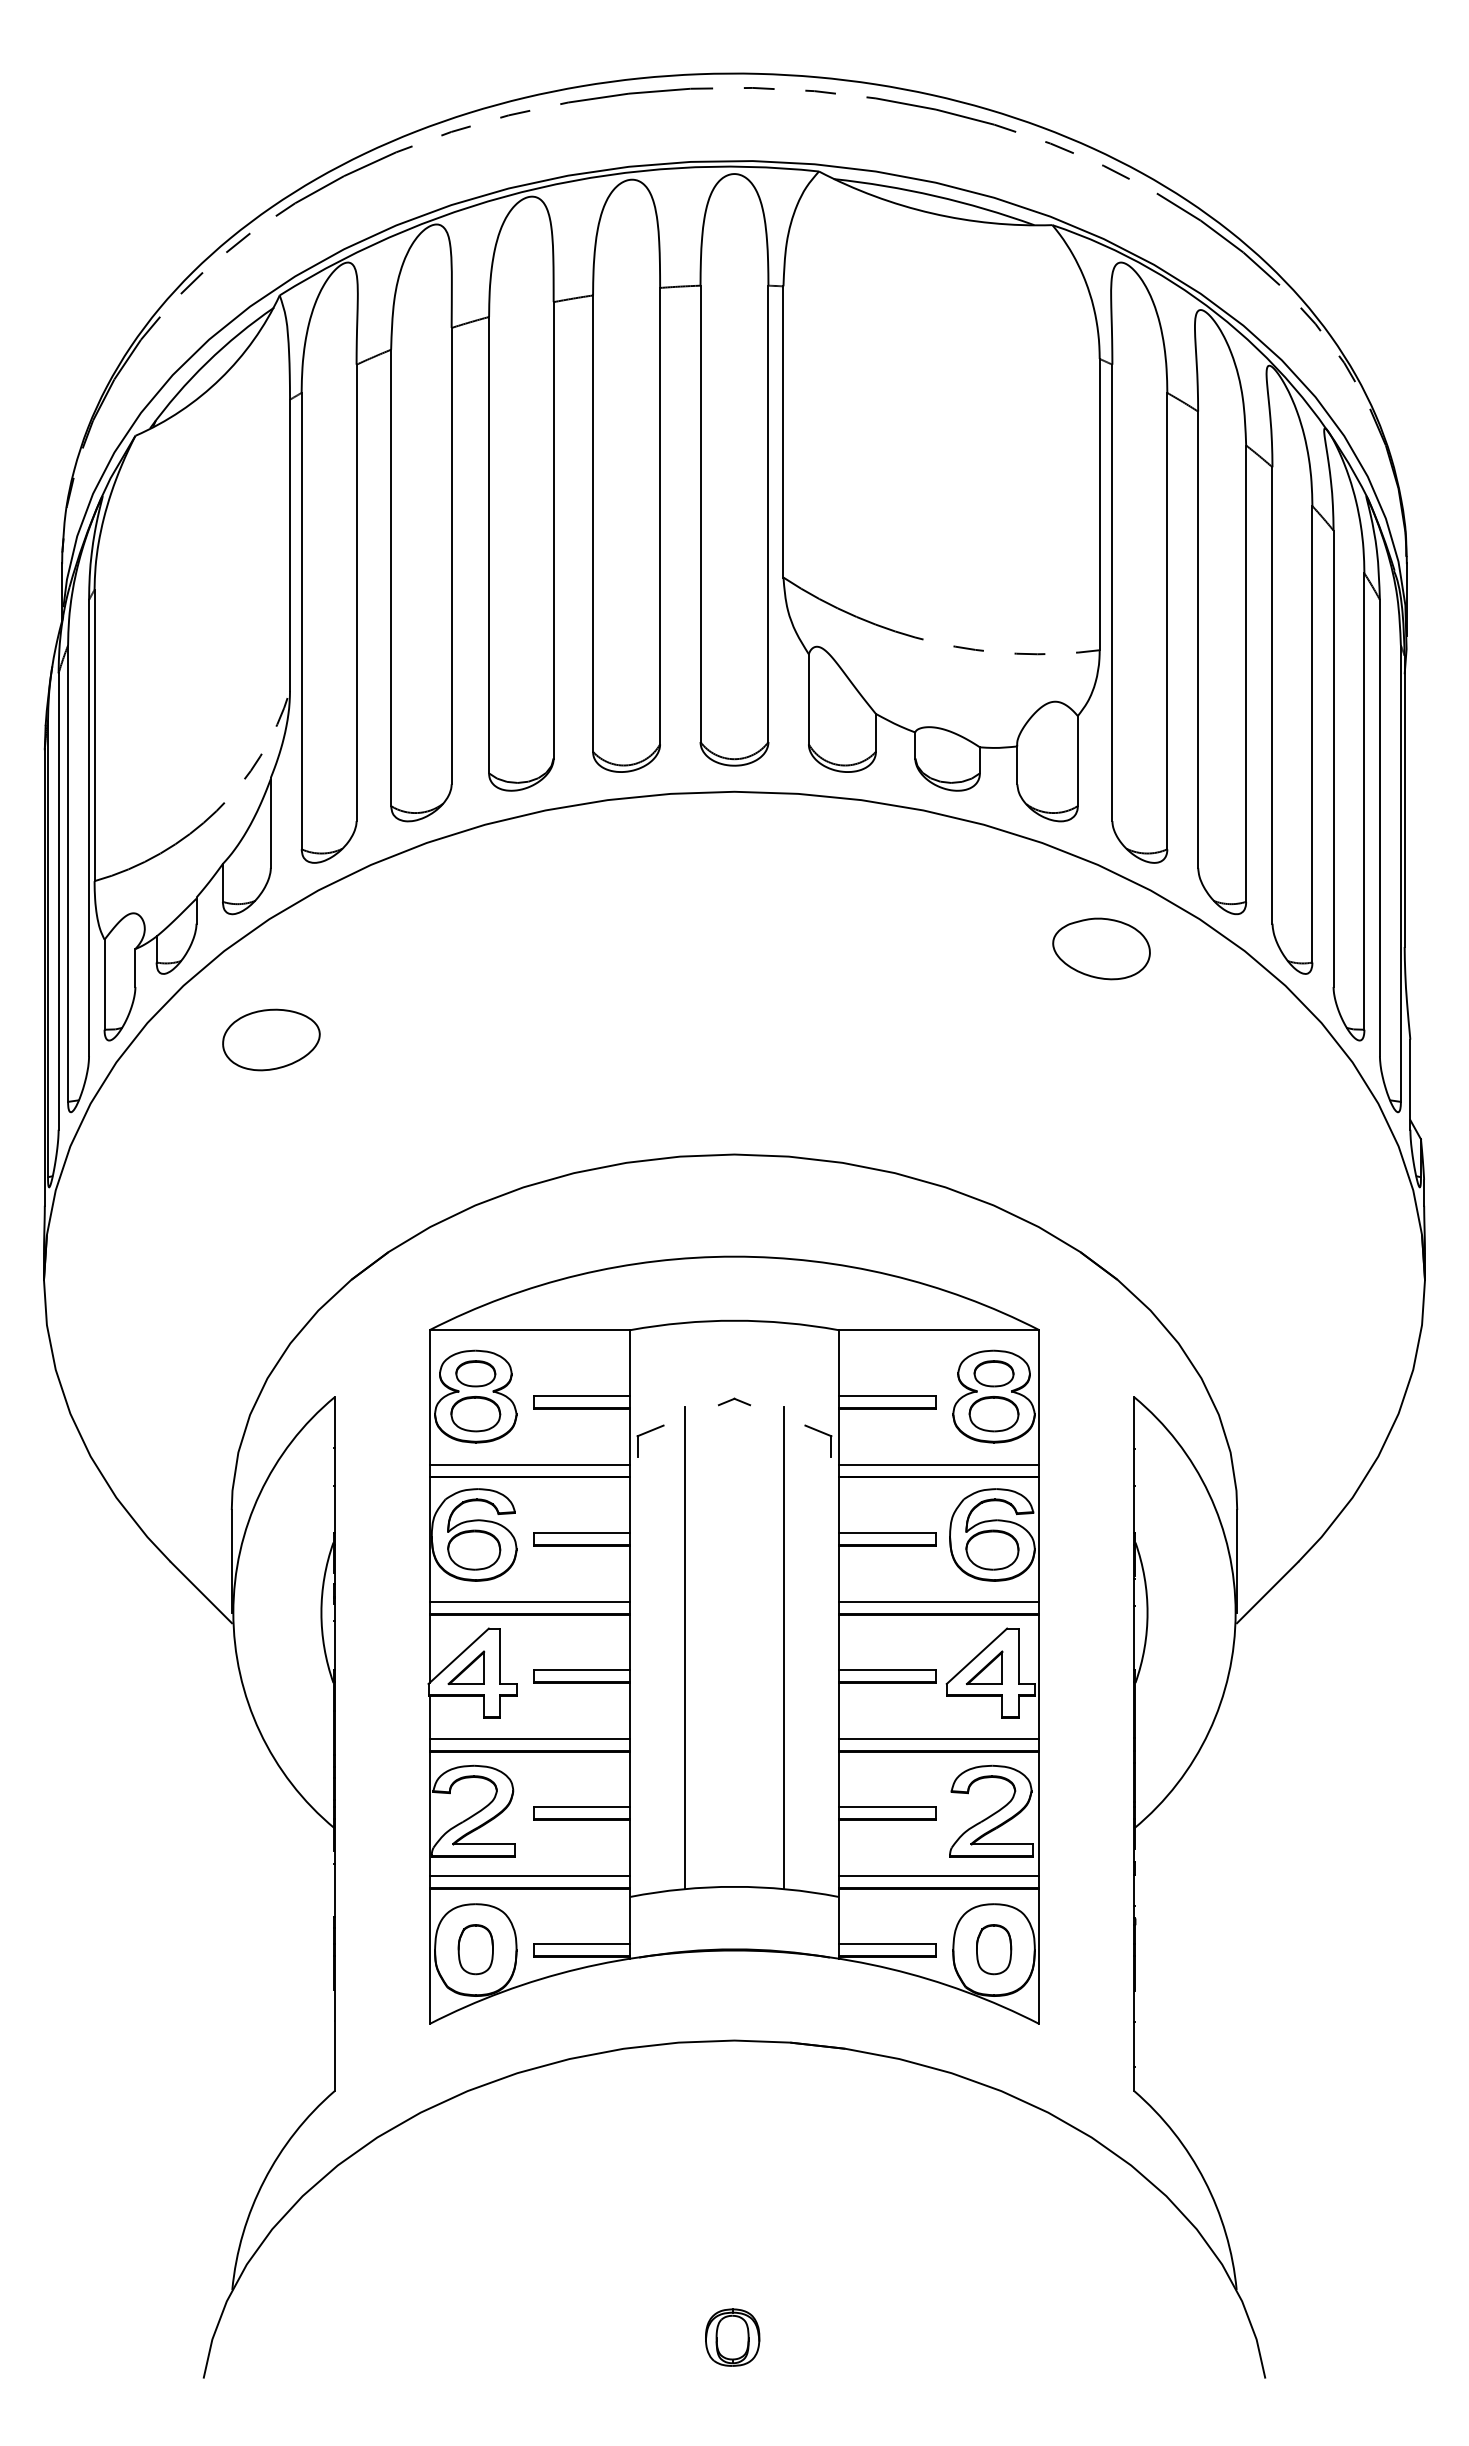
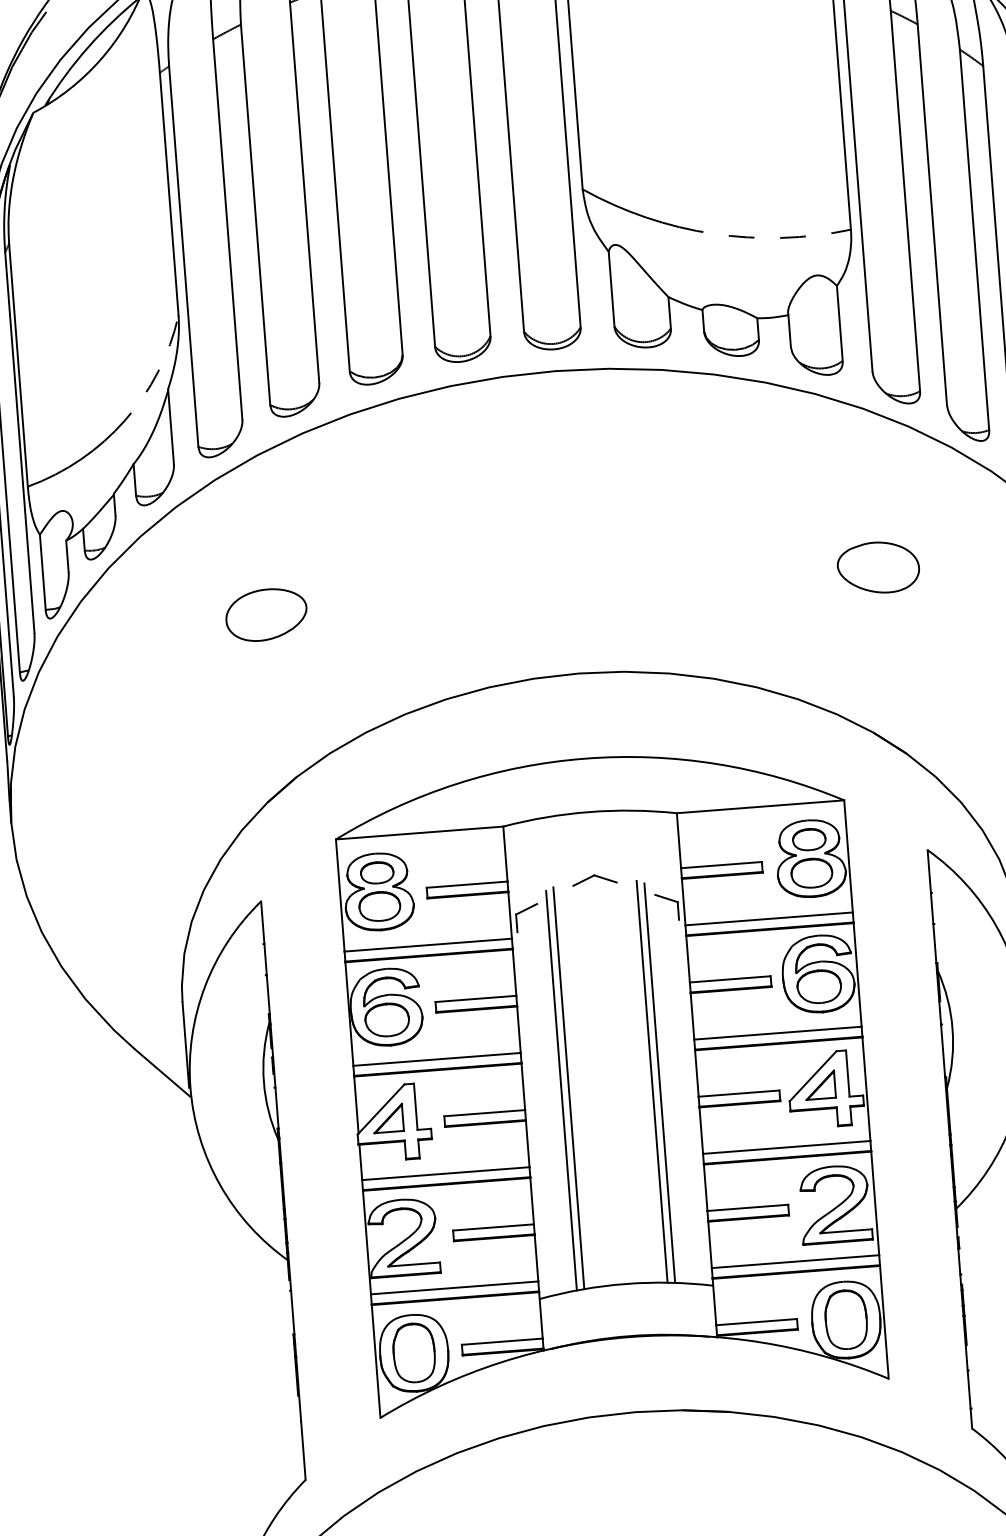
part: (1101, 948) -> (878, 567), moved
part: (271, 1039) -> (266, 614), moved
part: (734, 1401) -> (594, 879), size x1.67
line: (675, 1650) -> (561, 1090), added
line: (793, 1650) -> (659, 1083), added
part: (475, 1949) -> (413, 1352), size x1.43
part: (993, 1949) -> (845, 1319), size x1.43

